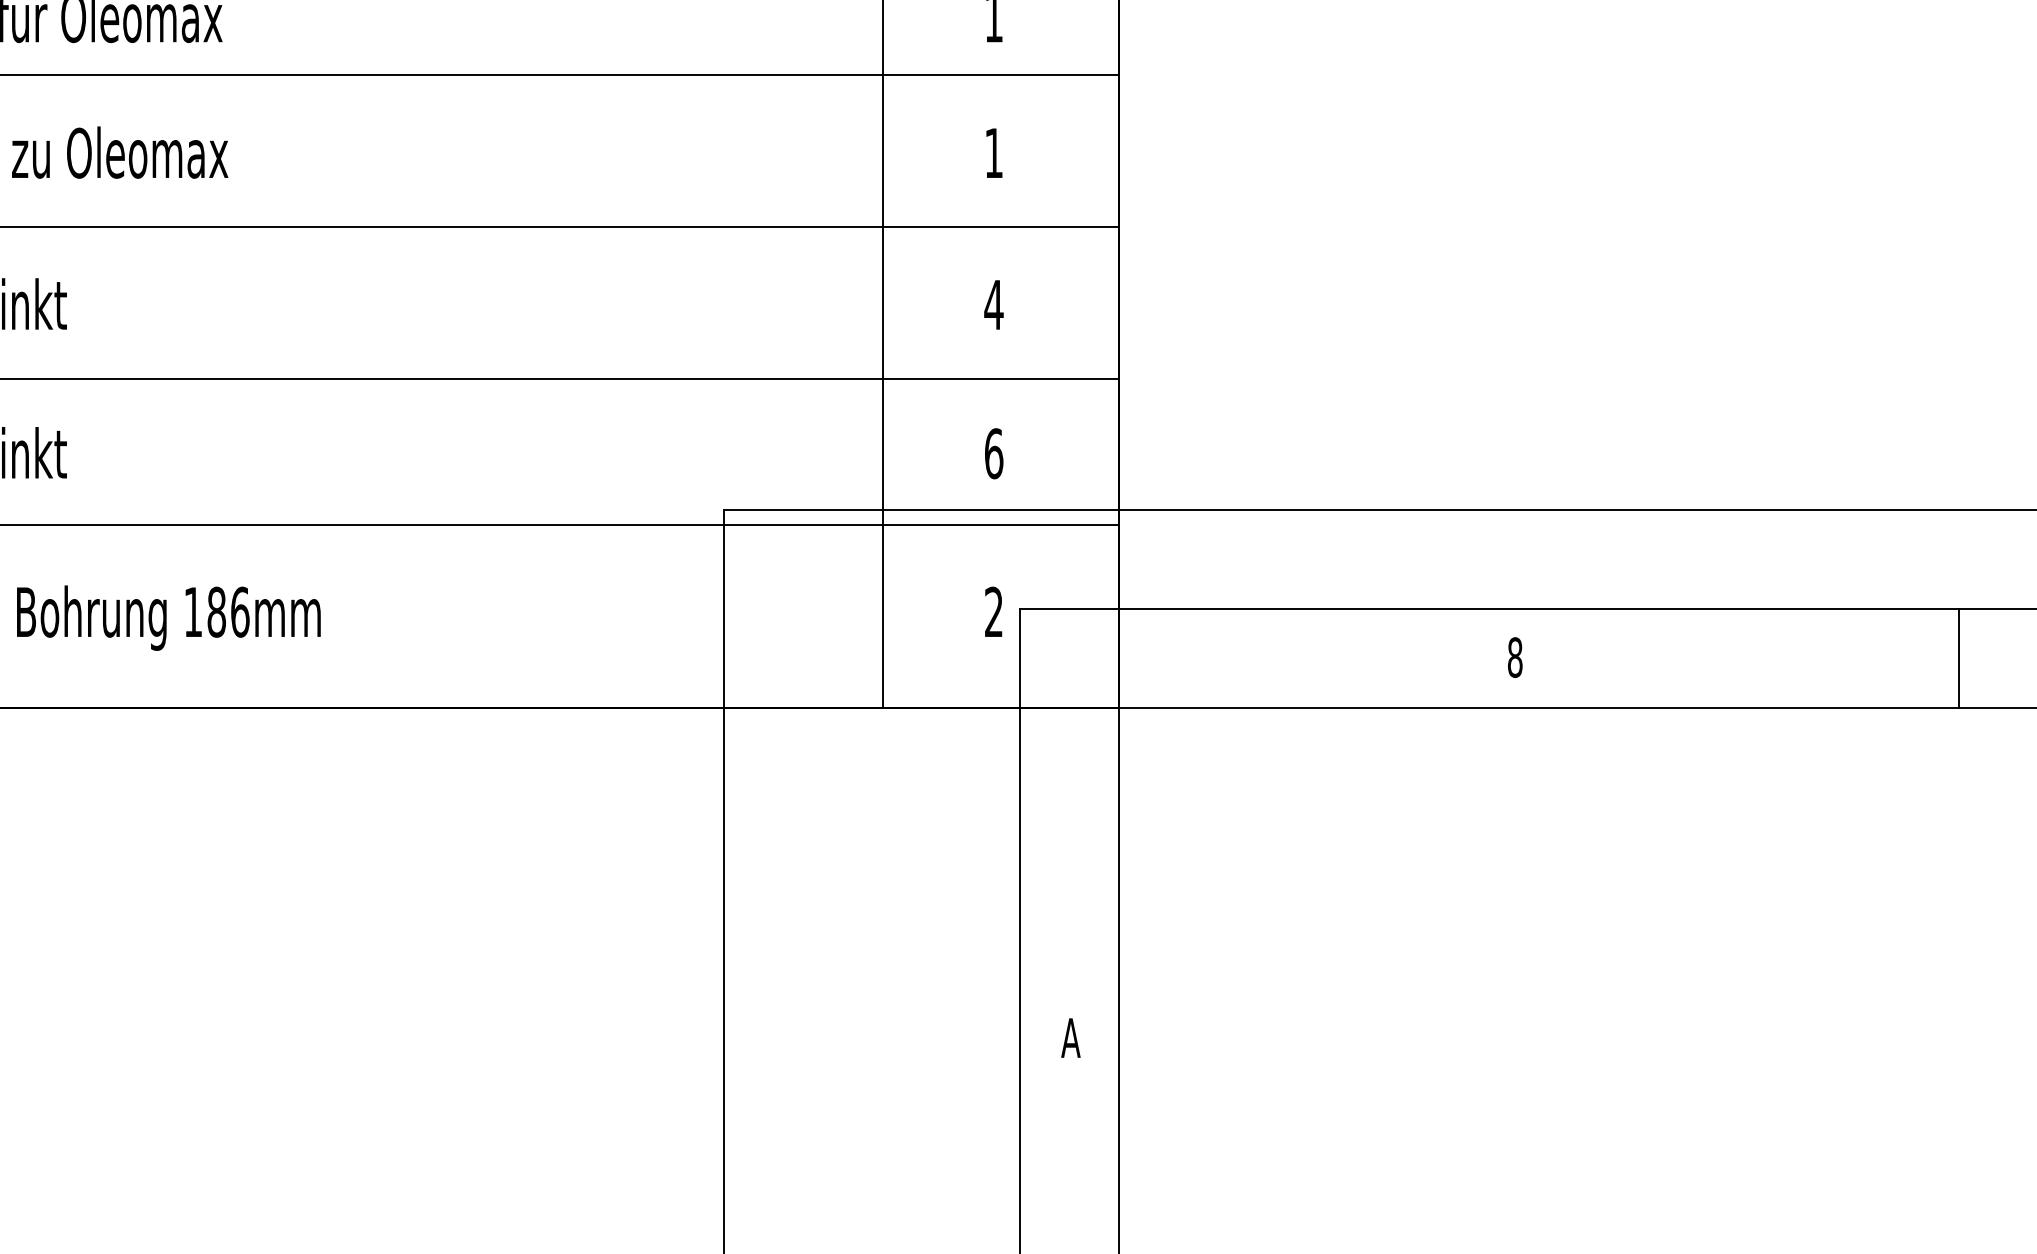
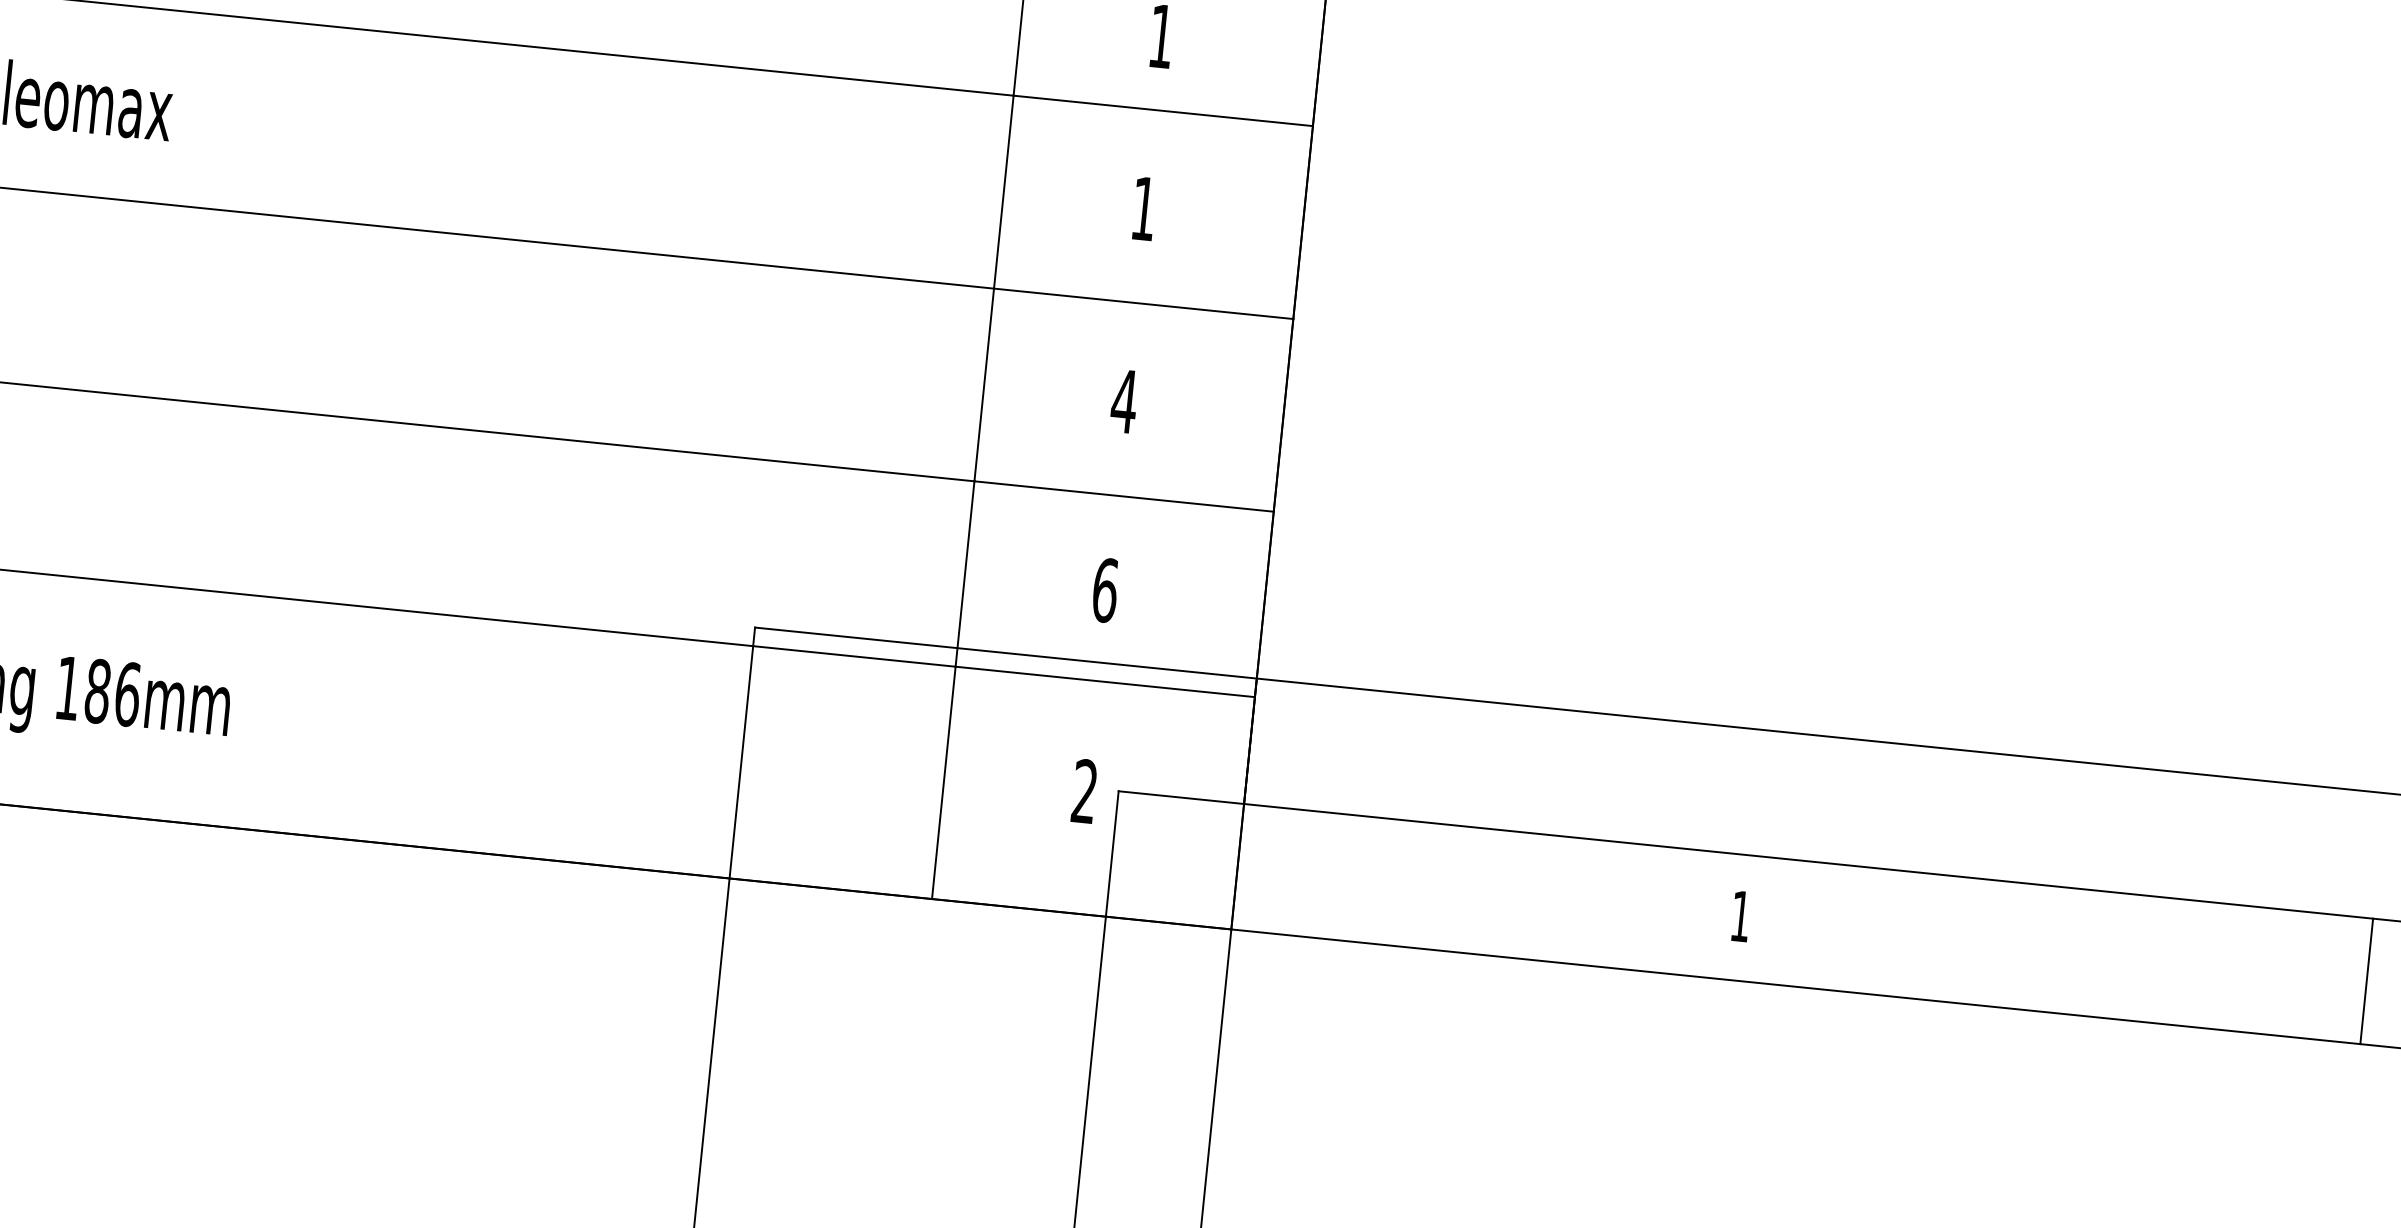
text: (1515, 657) -> (1741, 916), 8 -> 1
line: (1959, 658) -> (2367, 981), moved

